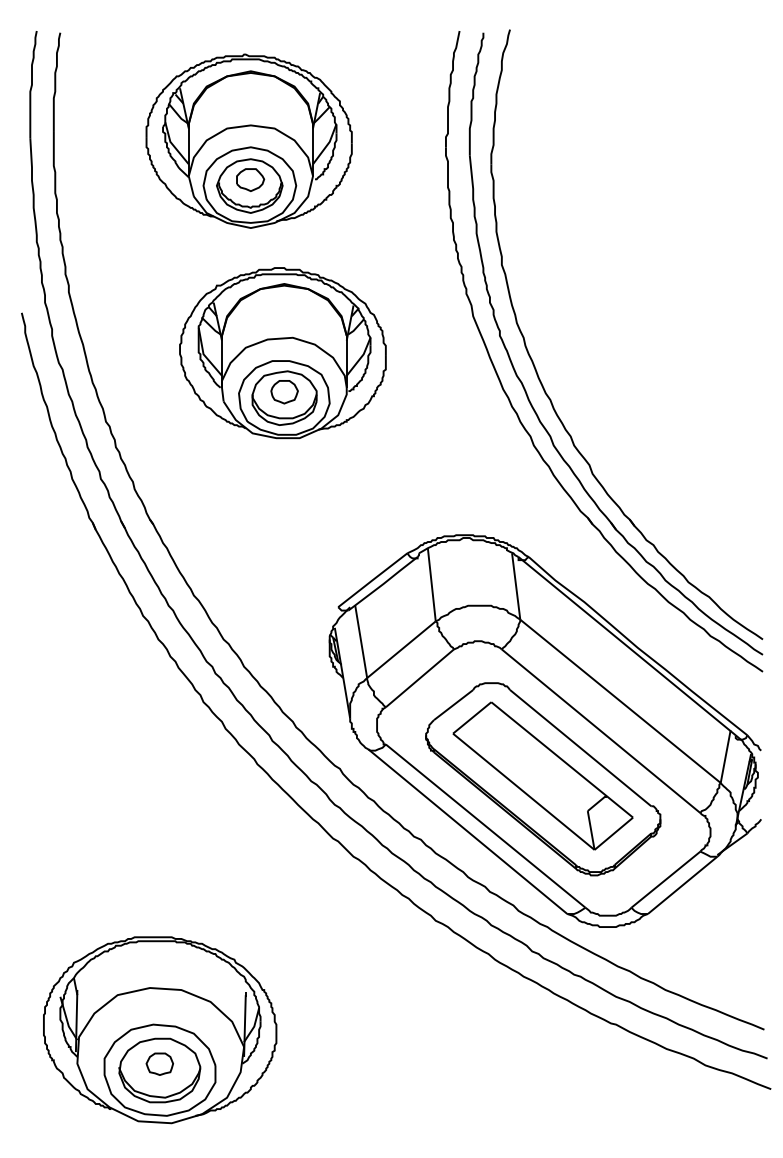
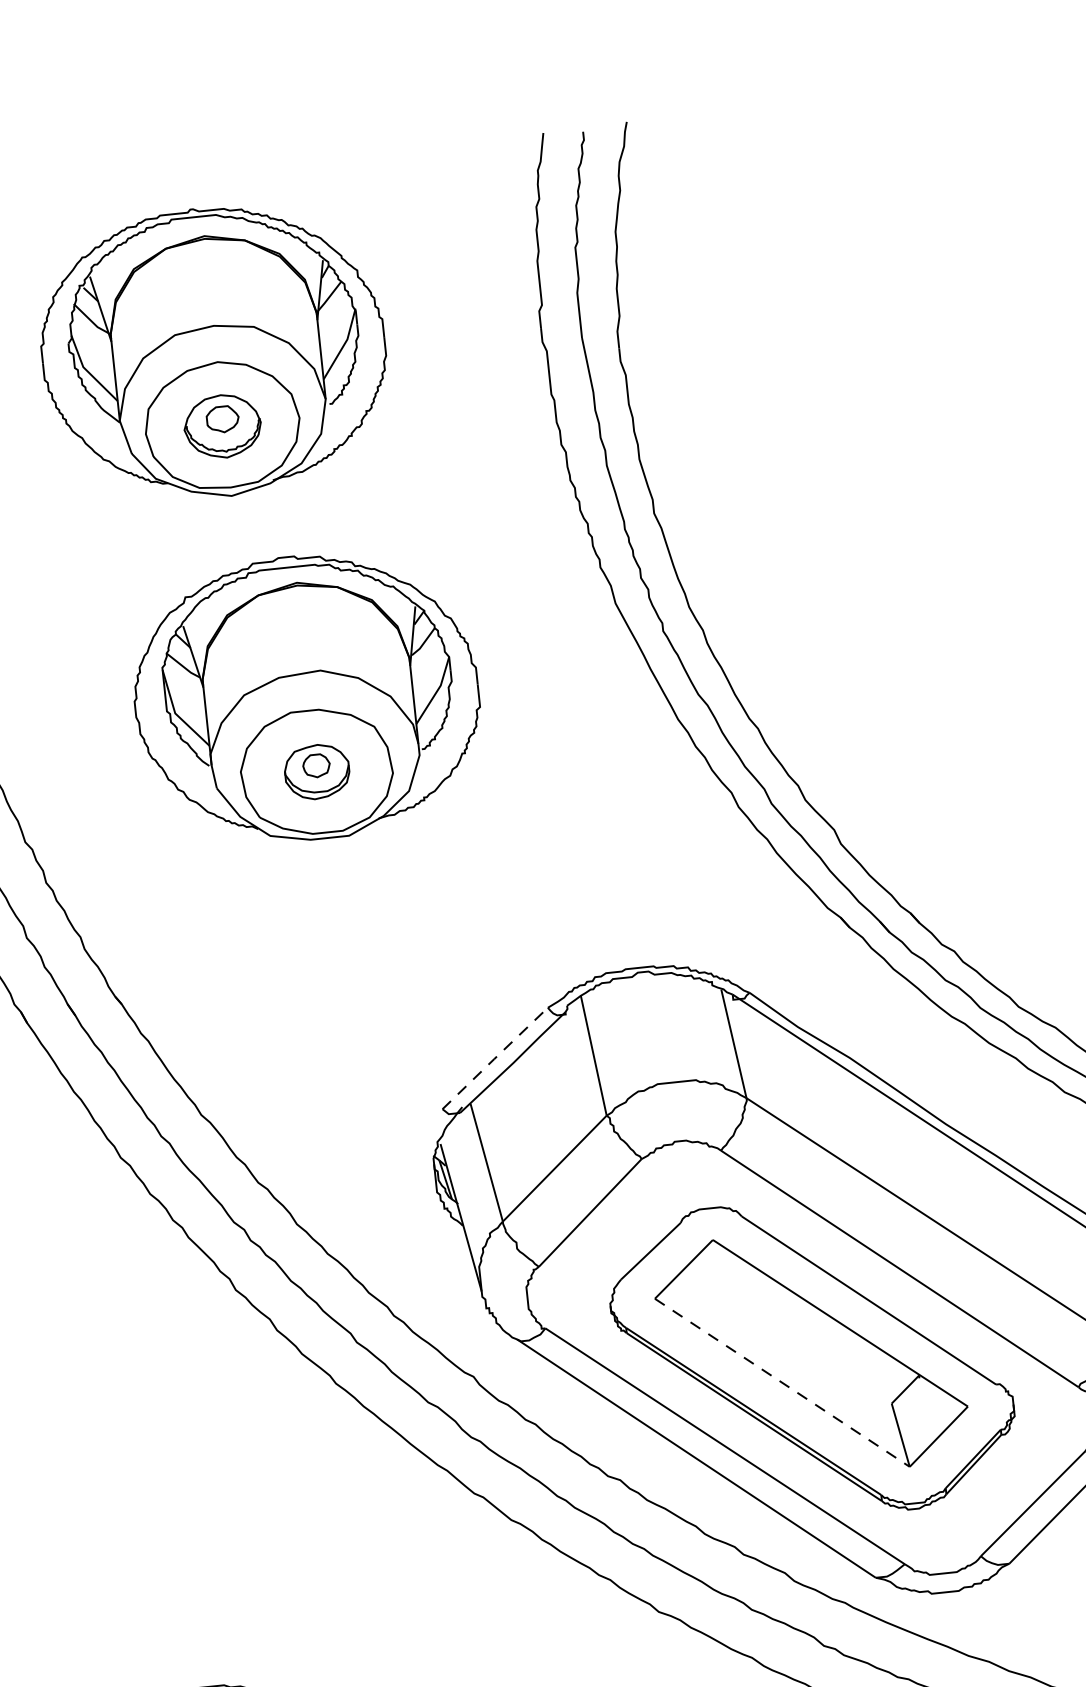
part: (249, 185) -> (222, 425), size x0.7
part: (284, 397) -> (316, 770), size x0.6
line: (372, 580) -> (494, 1058), solid -> dashed
line: (523, 791) -> (781, 1382), solid -> dashed

